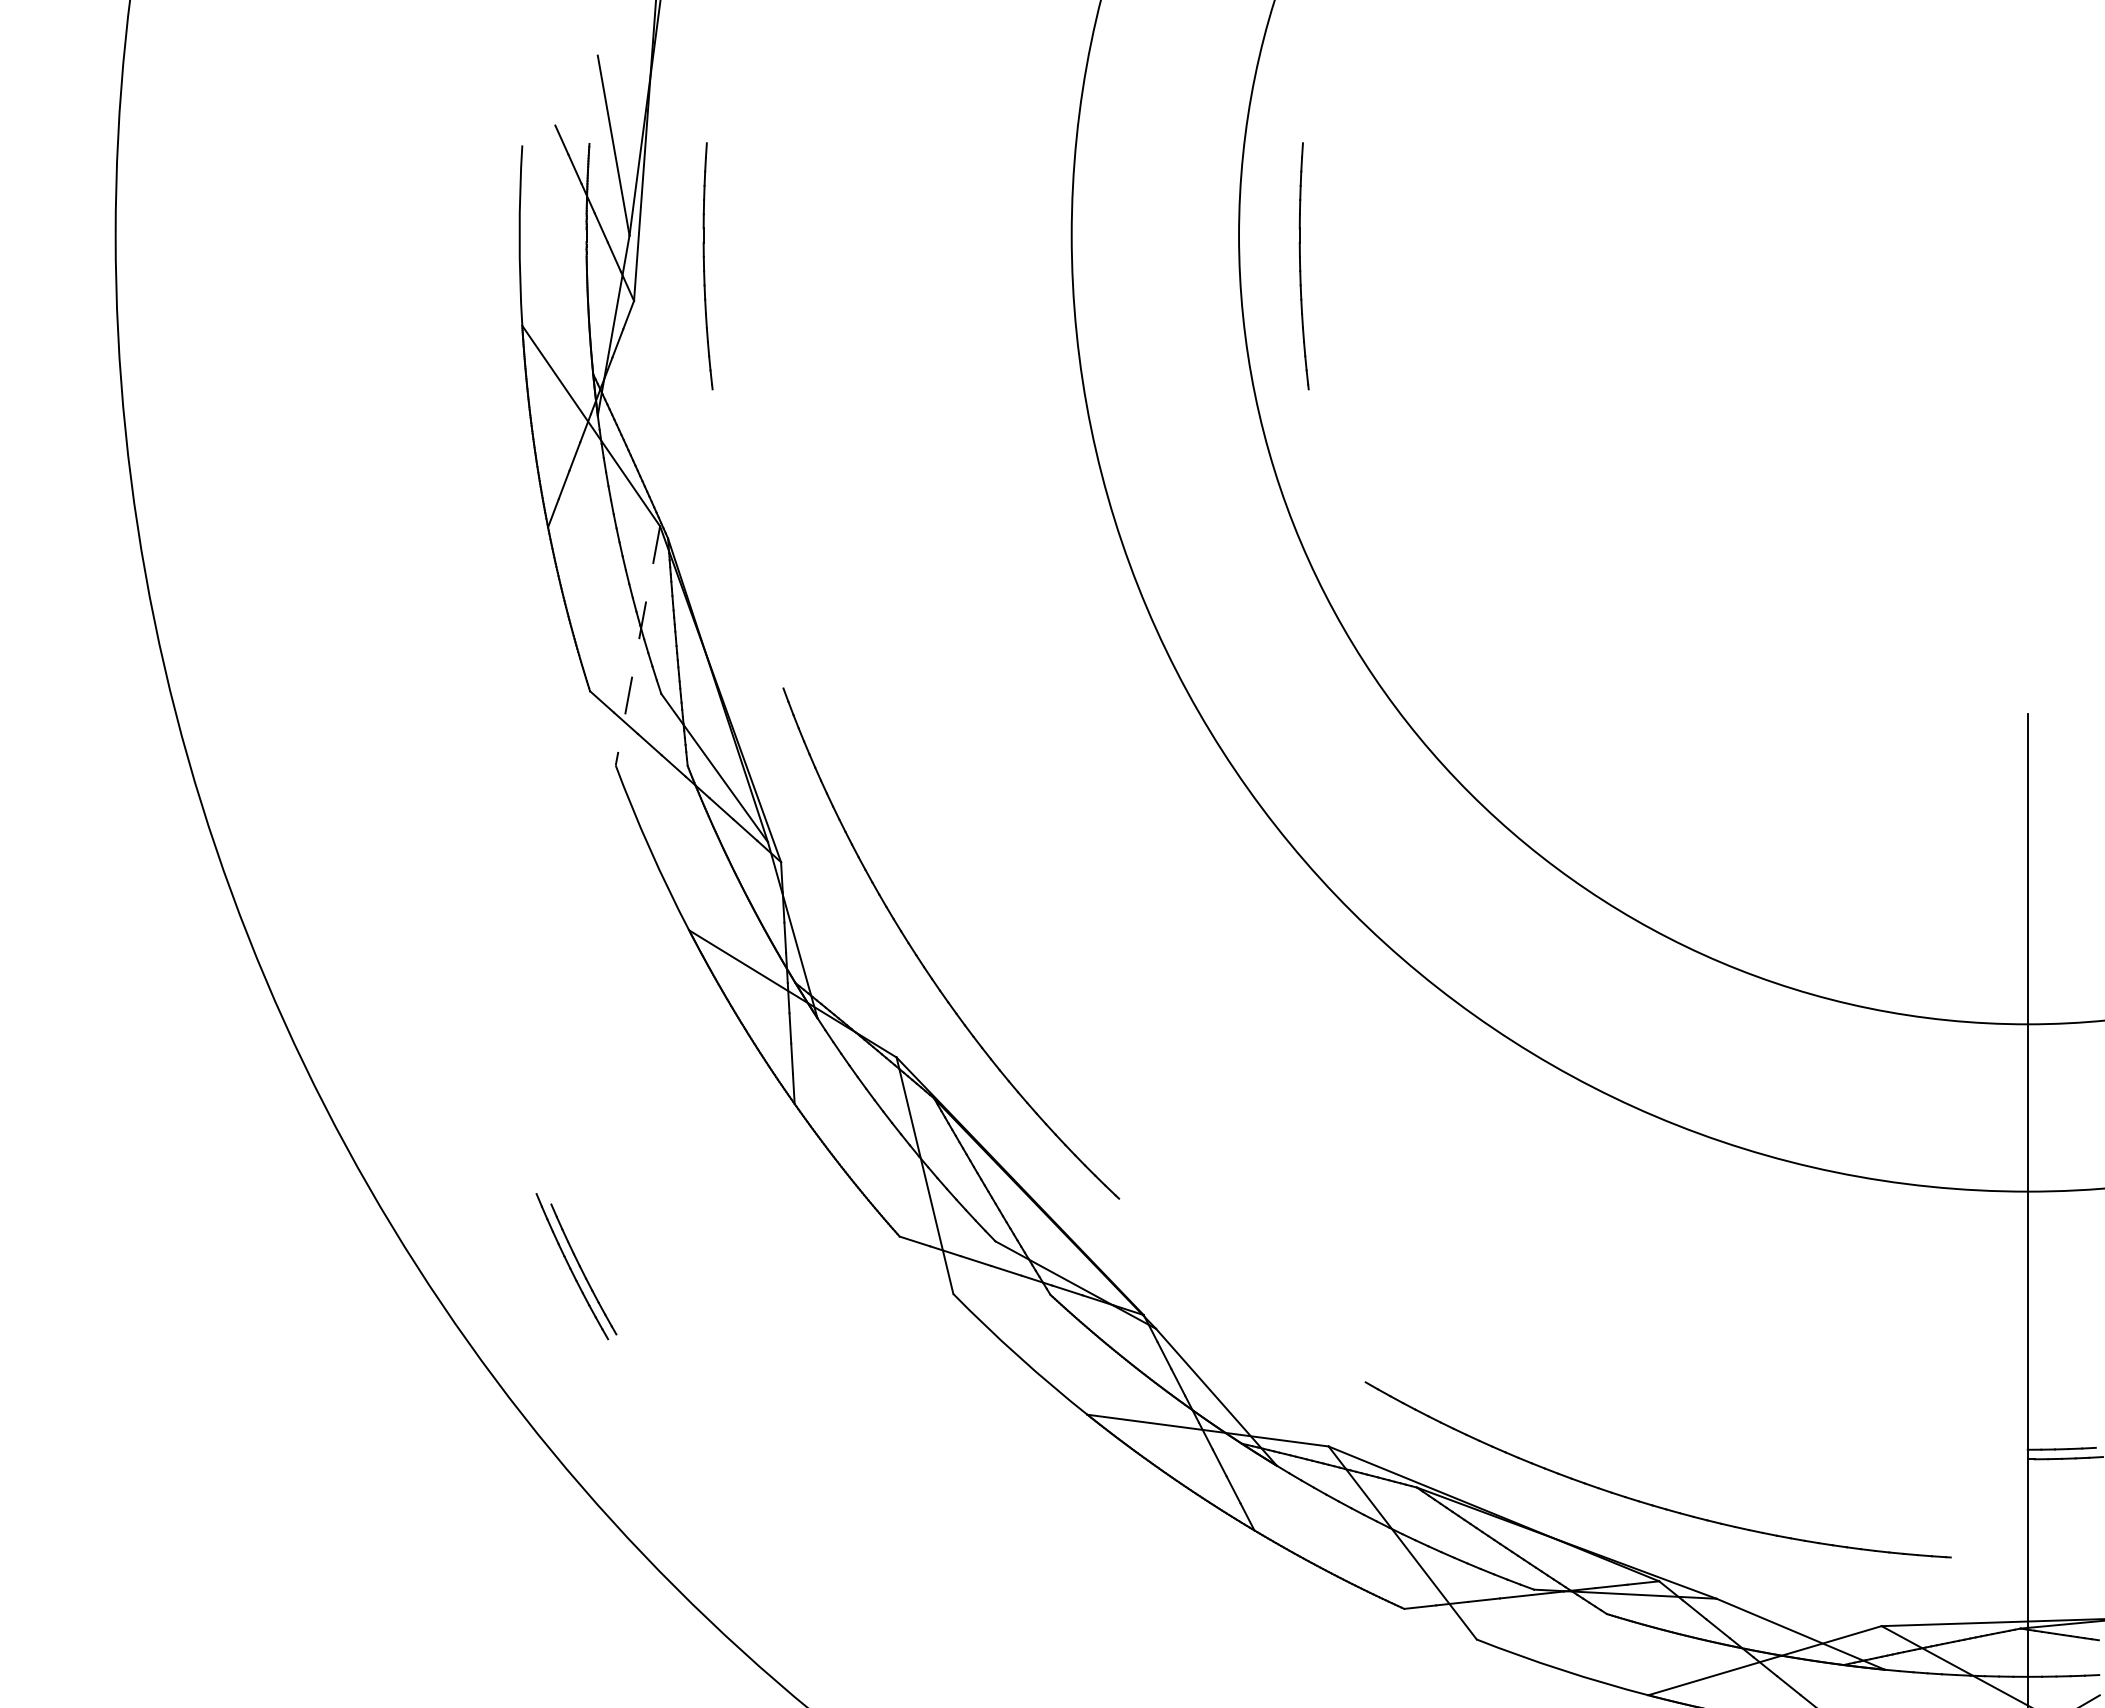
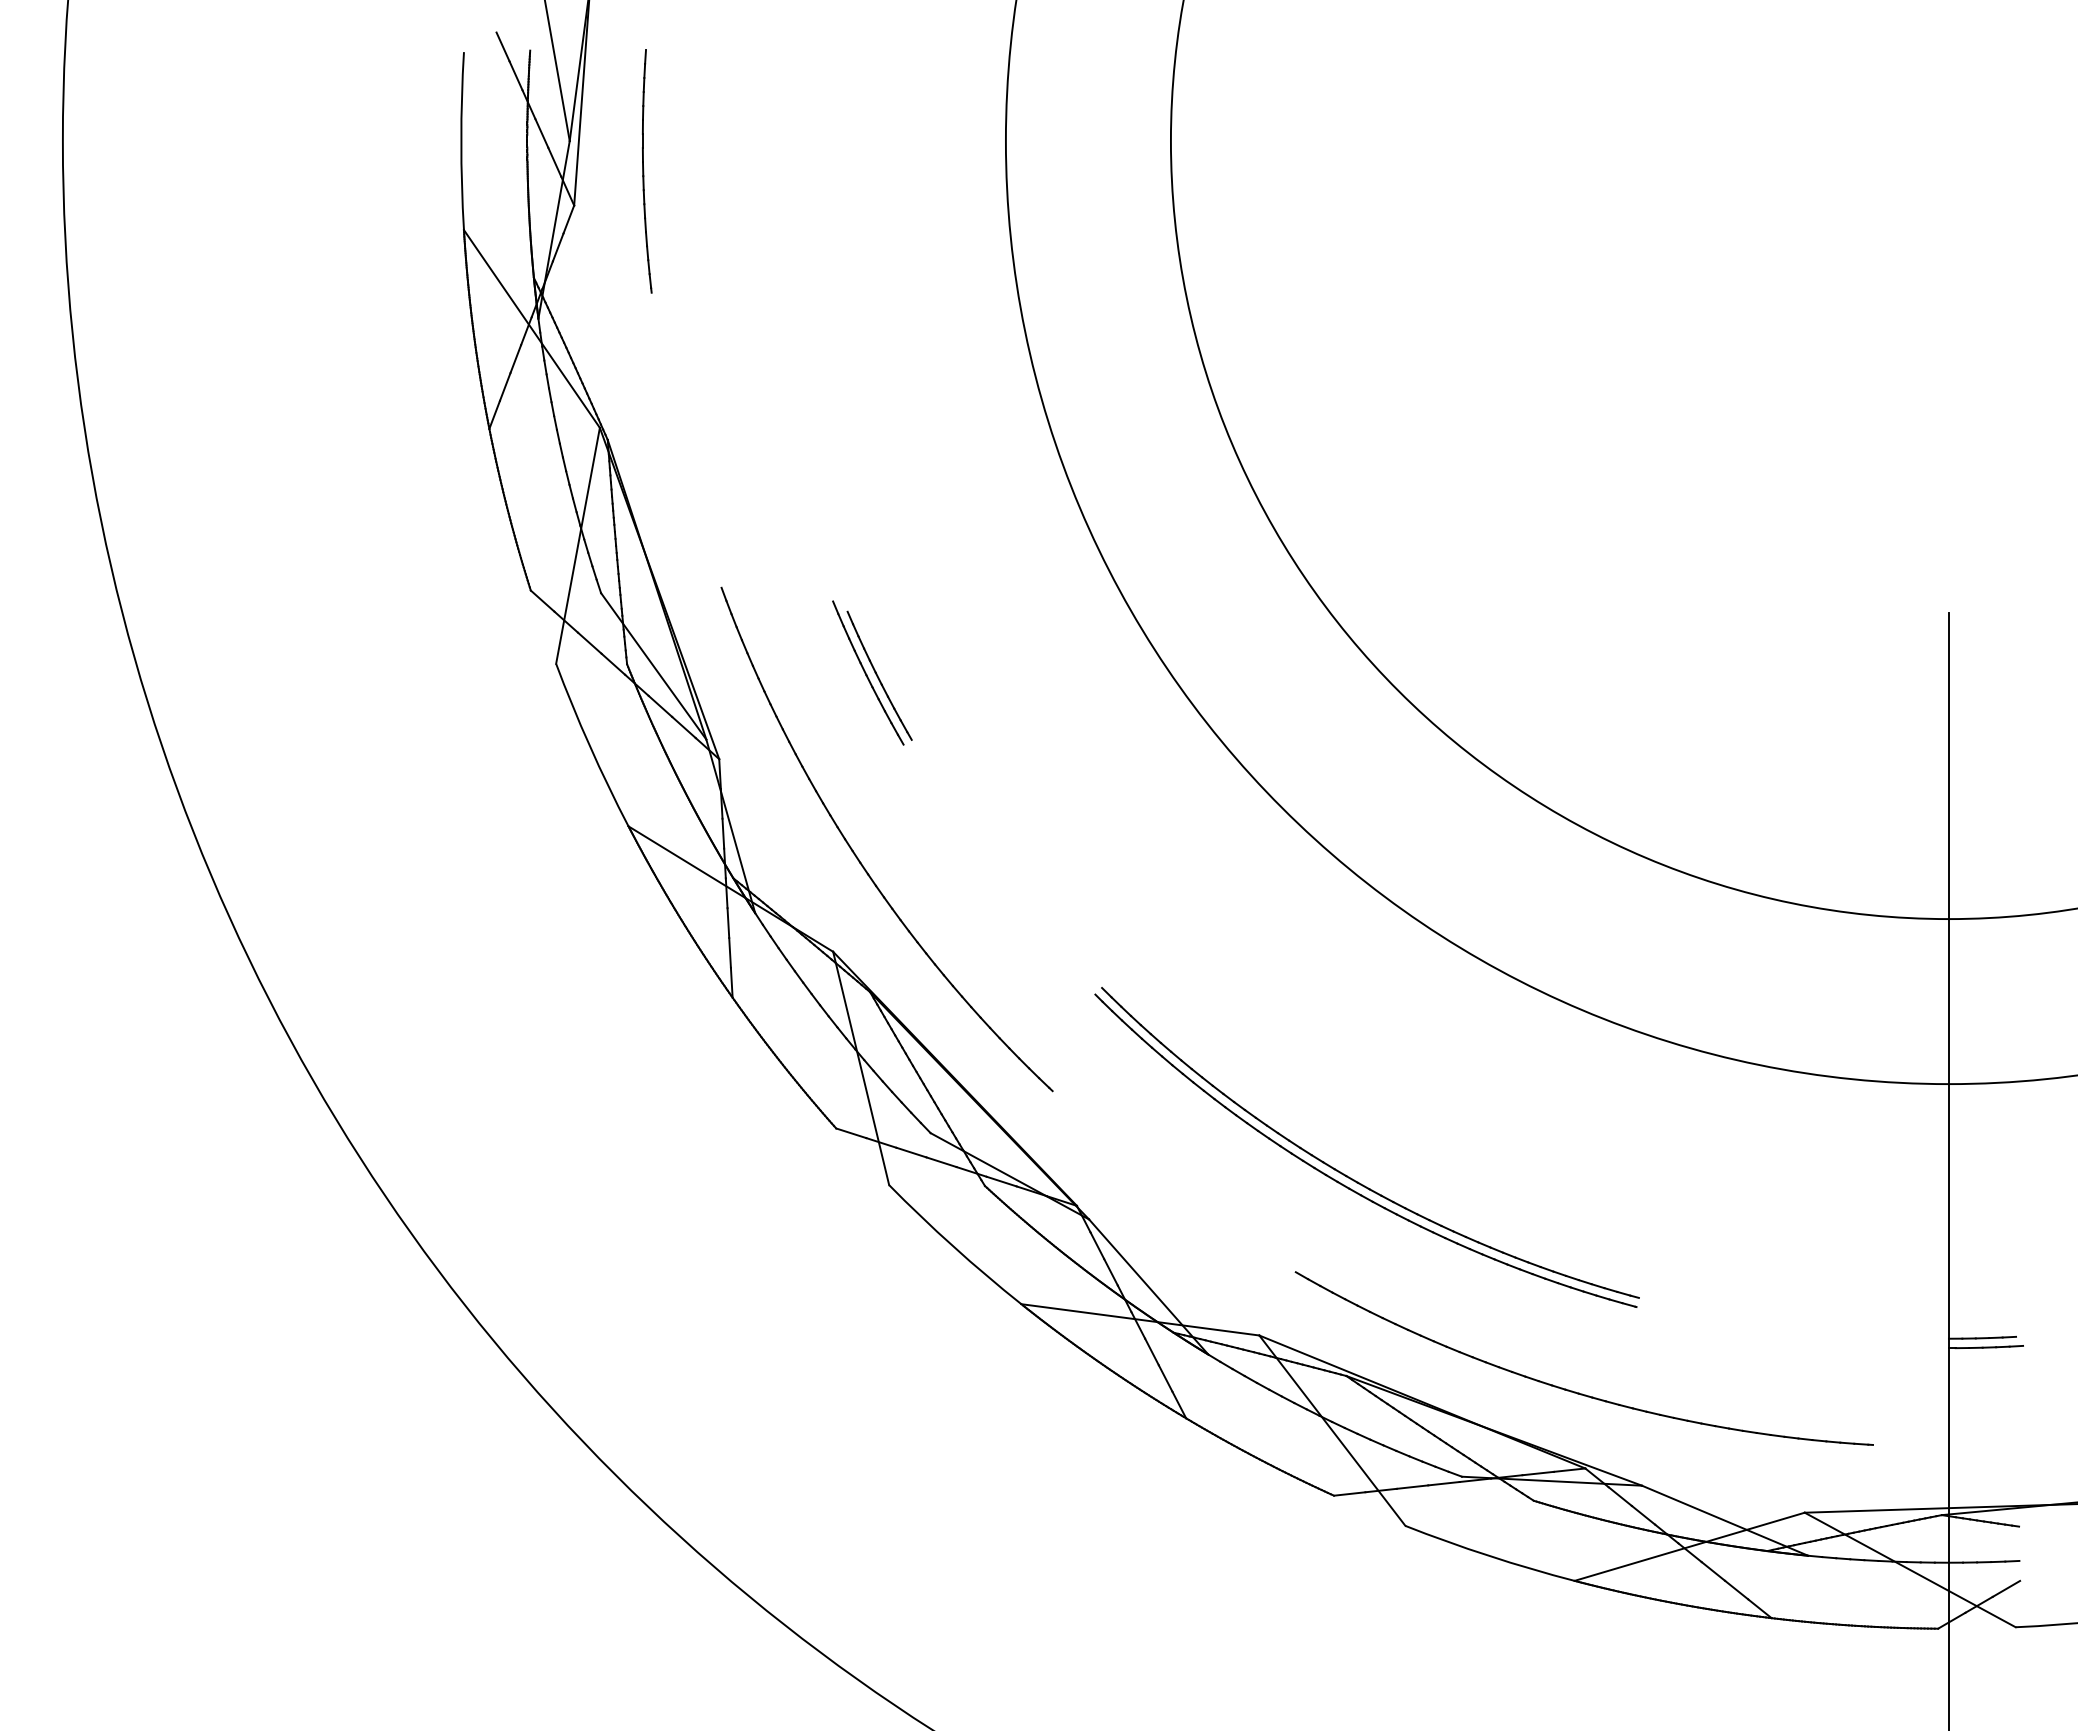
part: (1304, 266) -> (1235, 171), removed
line: (638, 645) -> (578, 545), dashed -> solid
part: (576, 1266) -> (872, 672), moved
part: (1420, 1285) -> (1349, 1176), added

